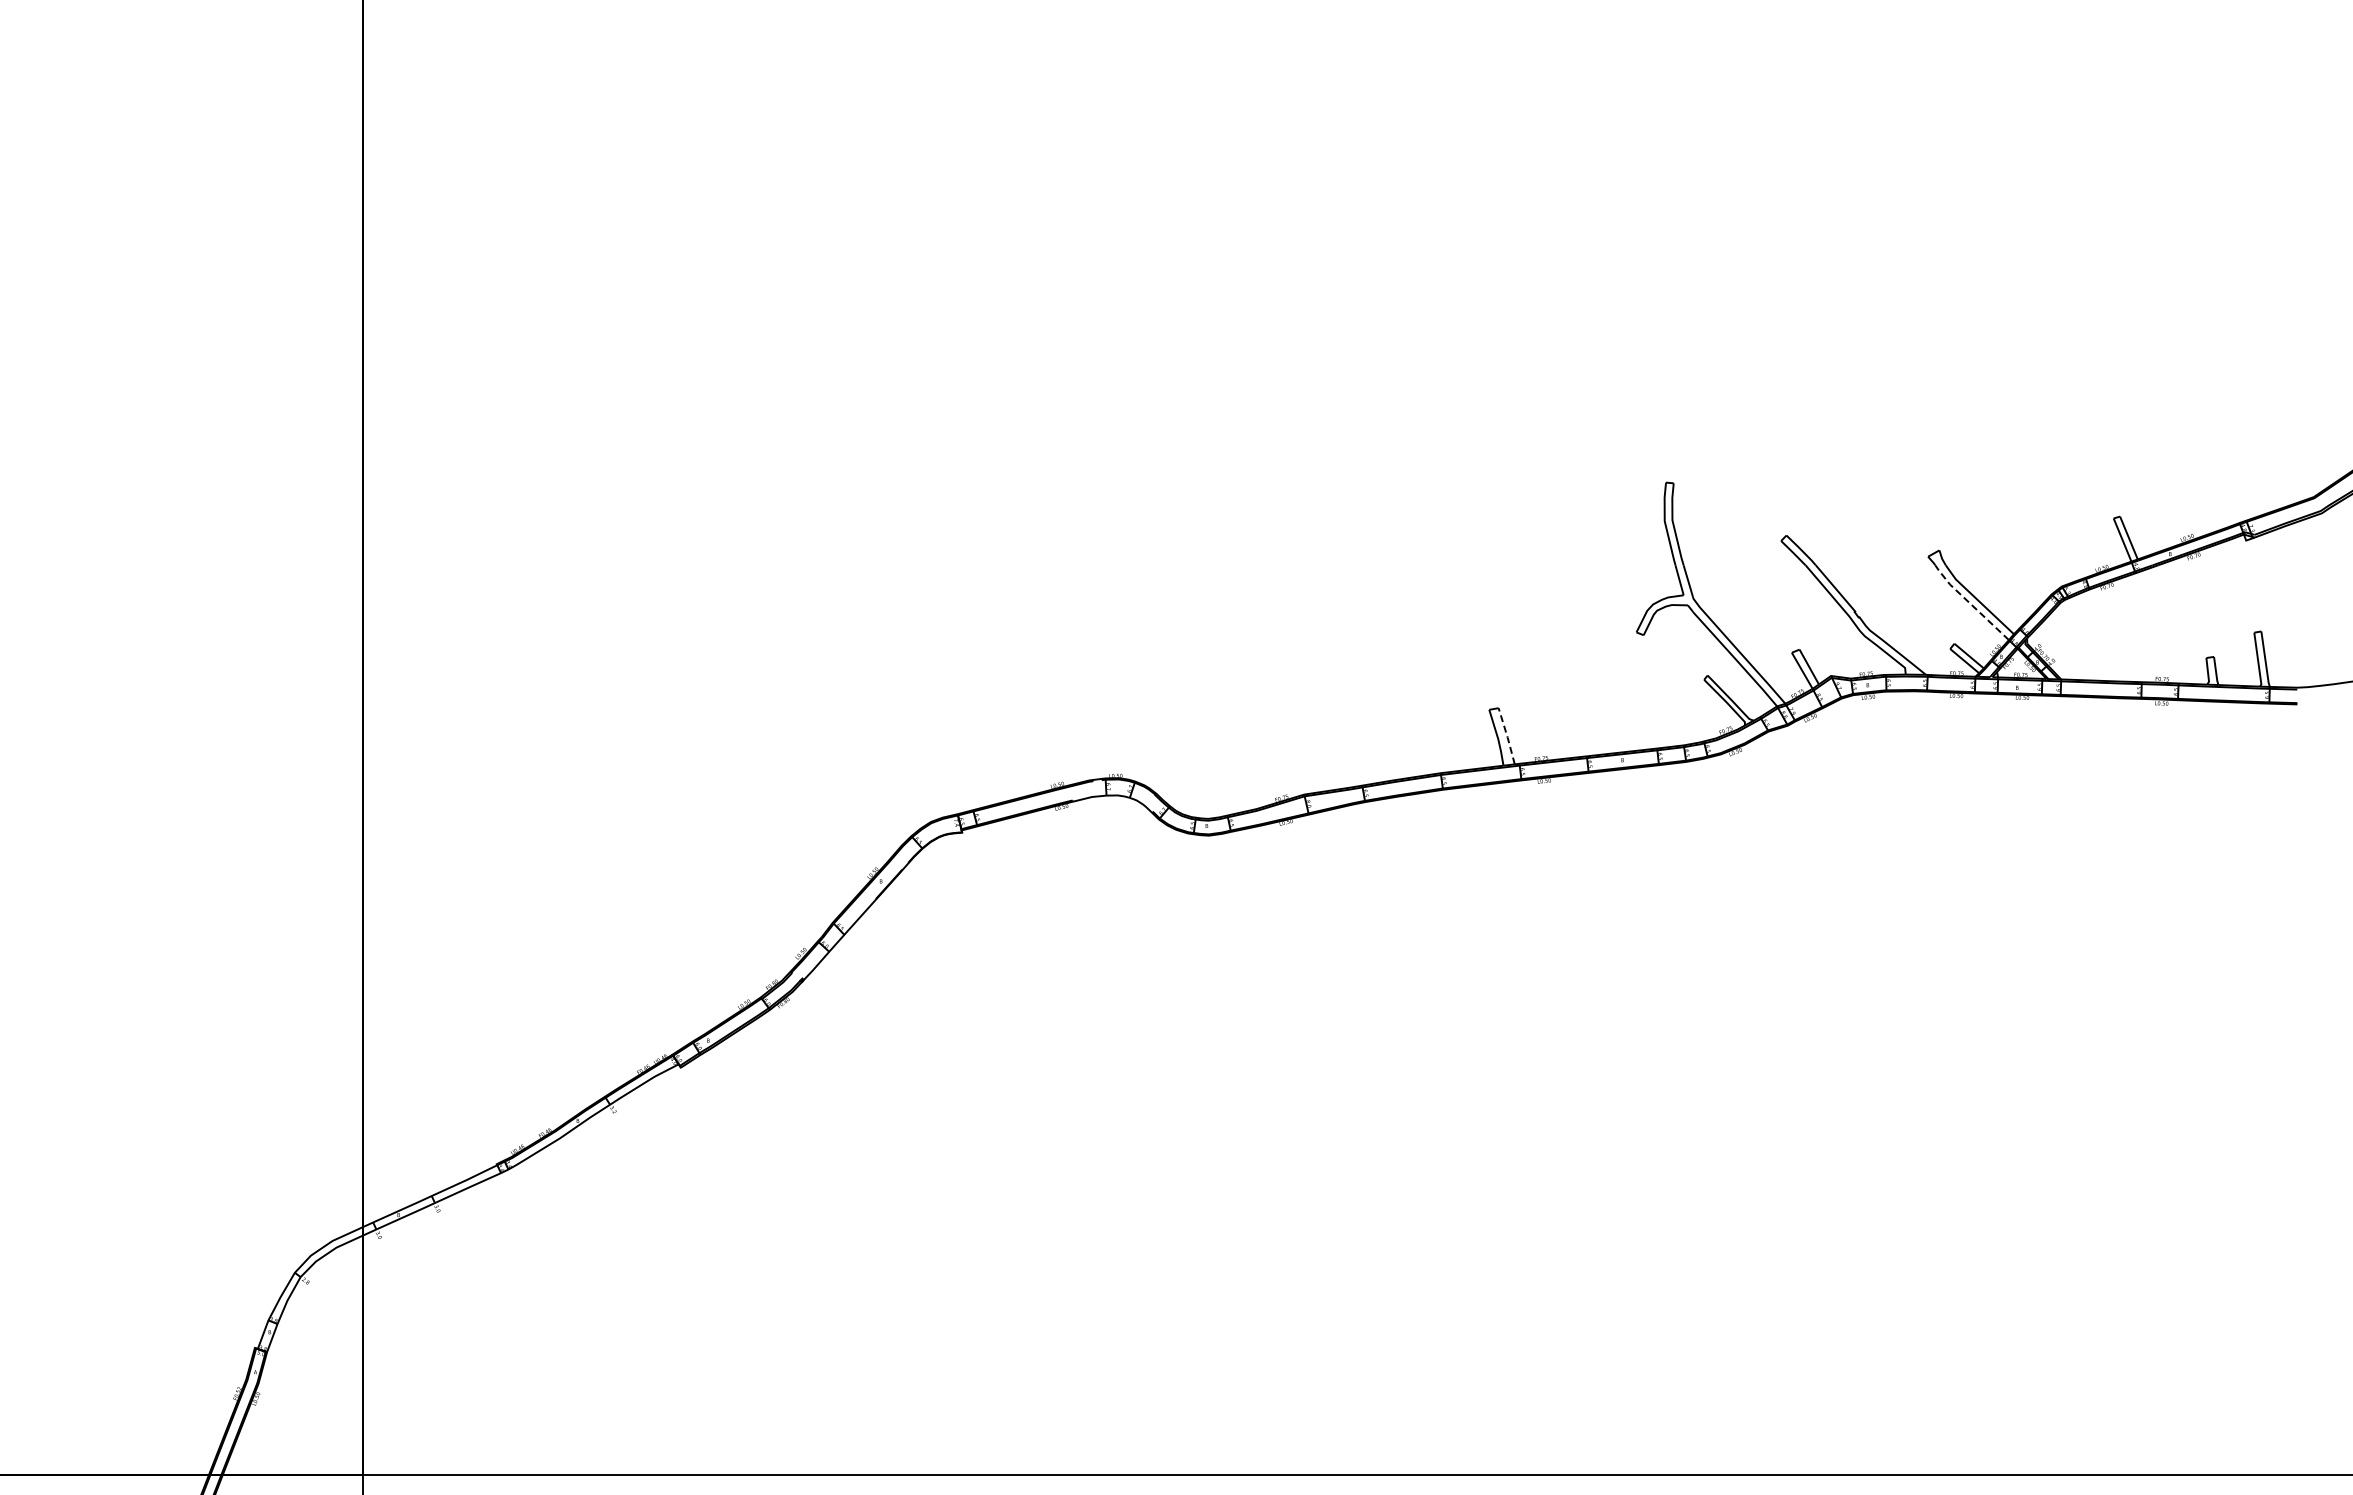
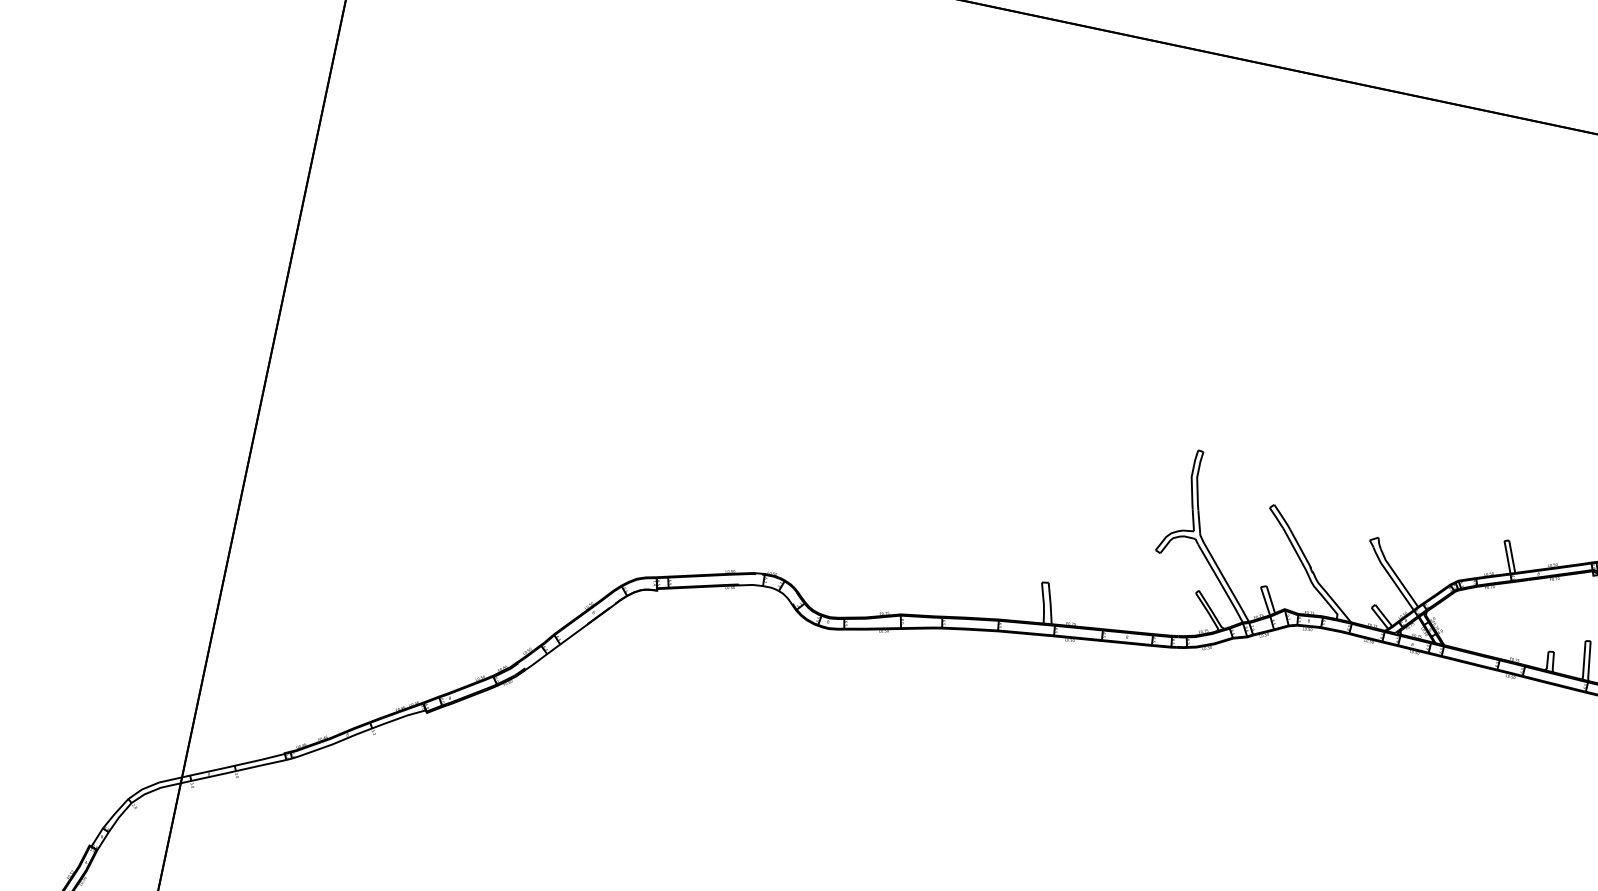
line: (1969, 603) -> (1391, 578), dashed -> solid
line: (1507, 736) -> (1050, 603), dashed -> solid

